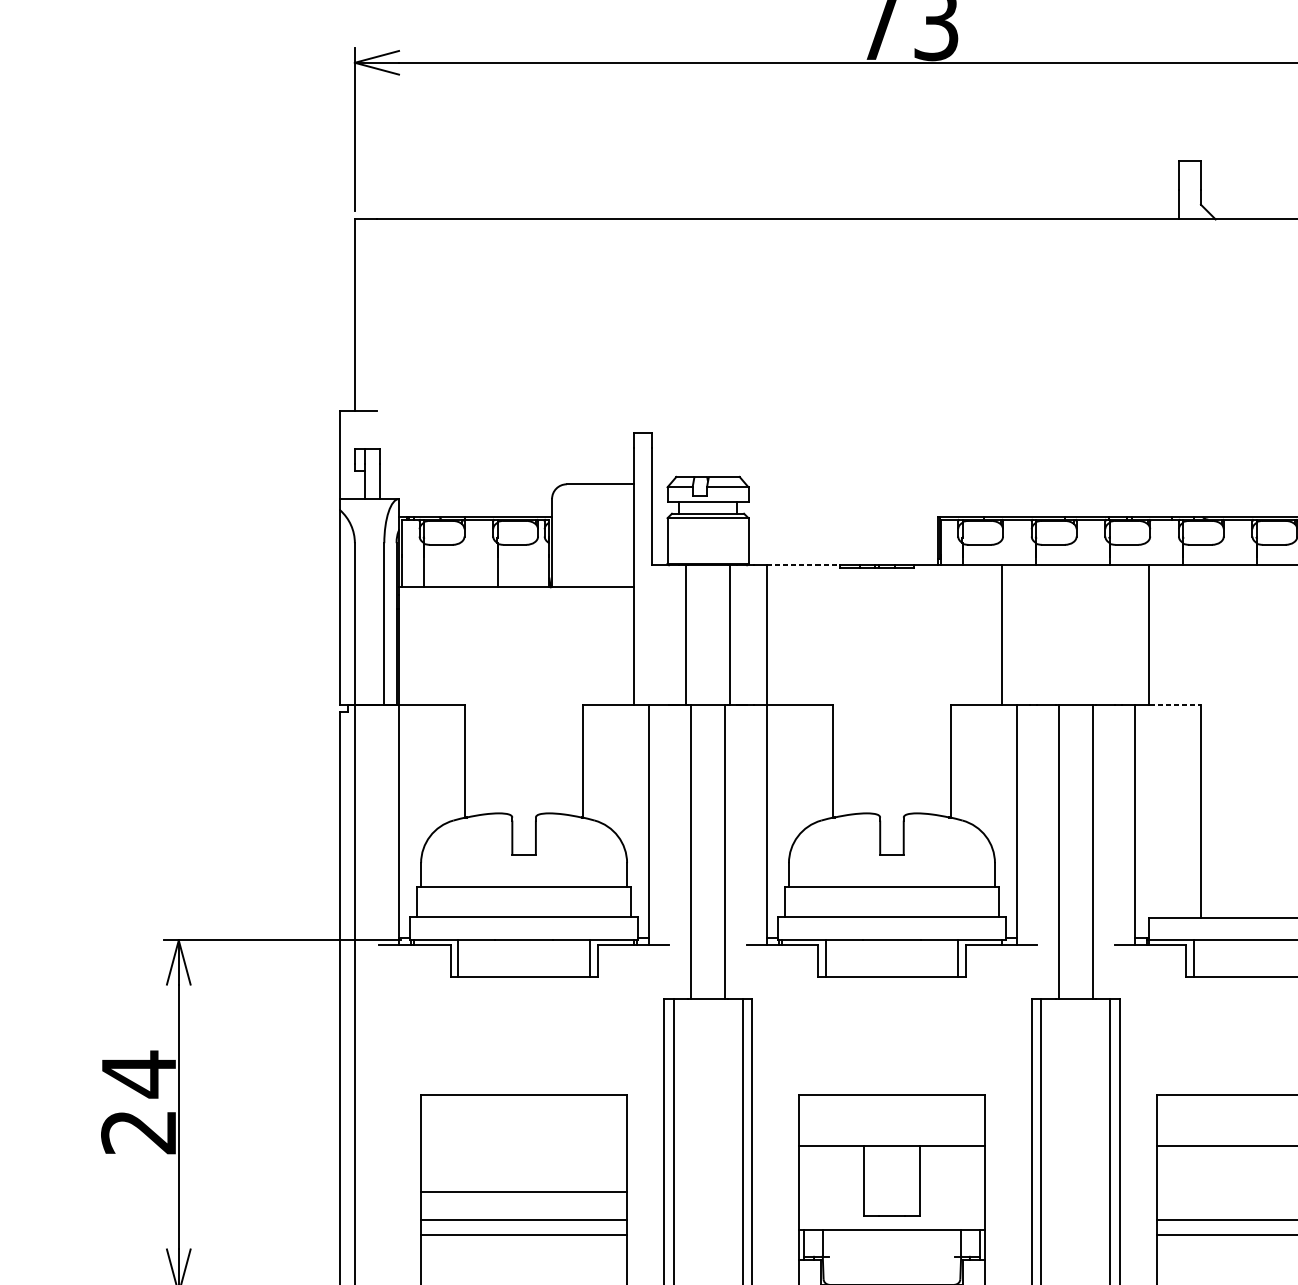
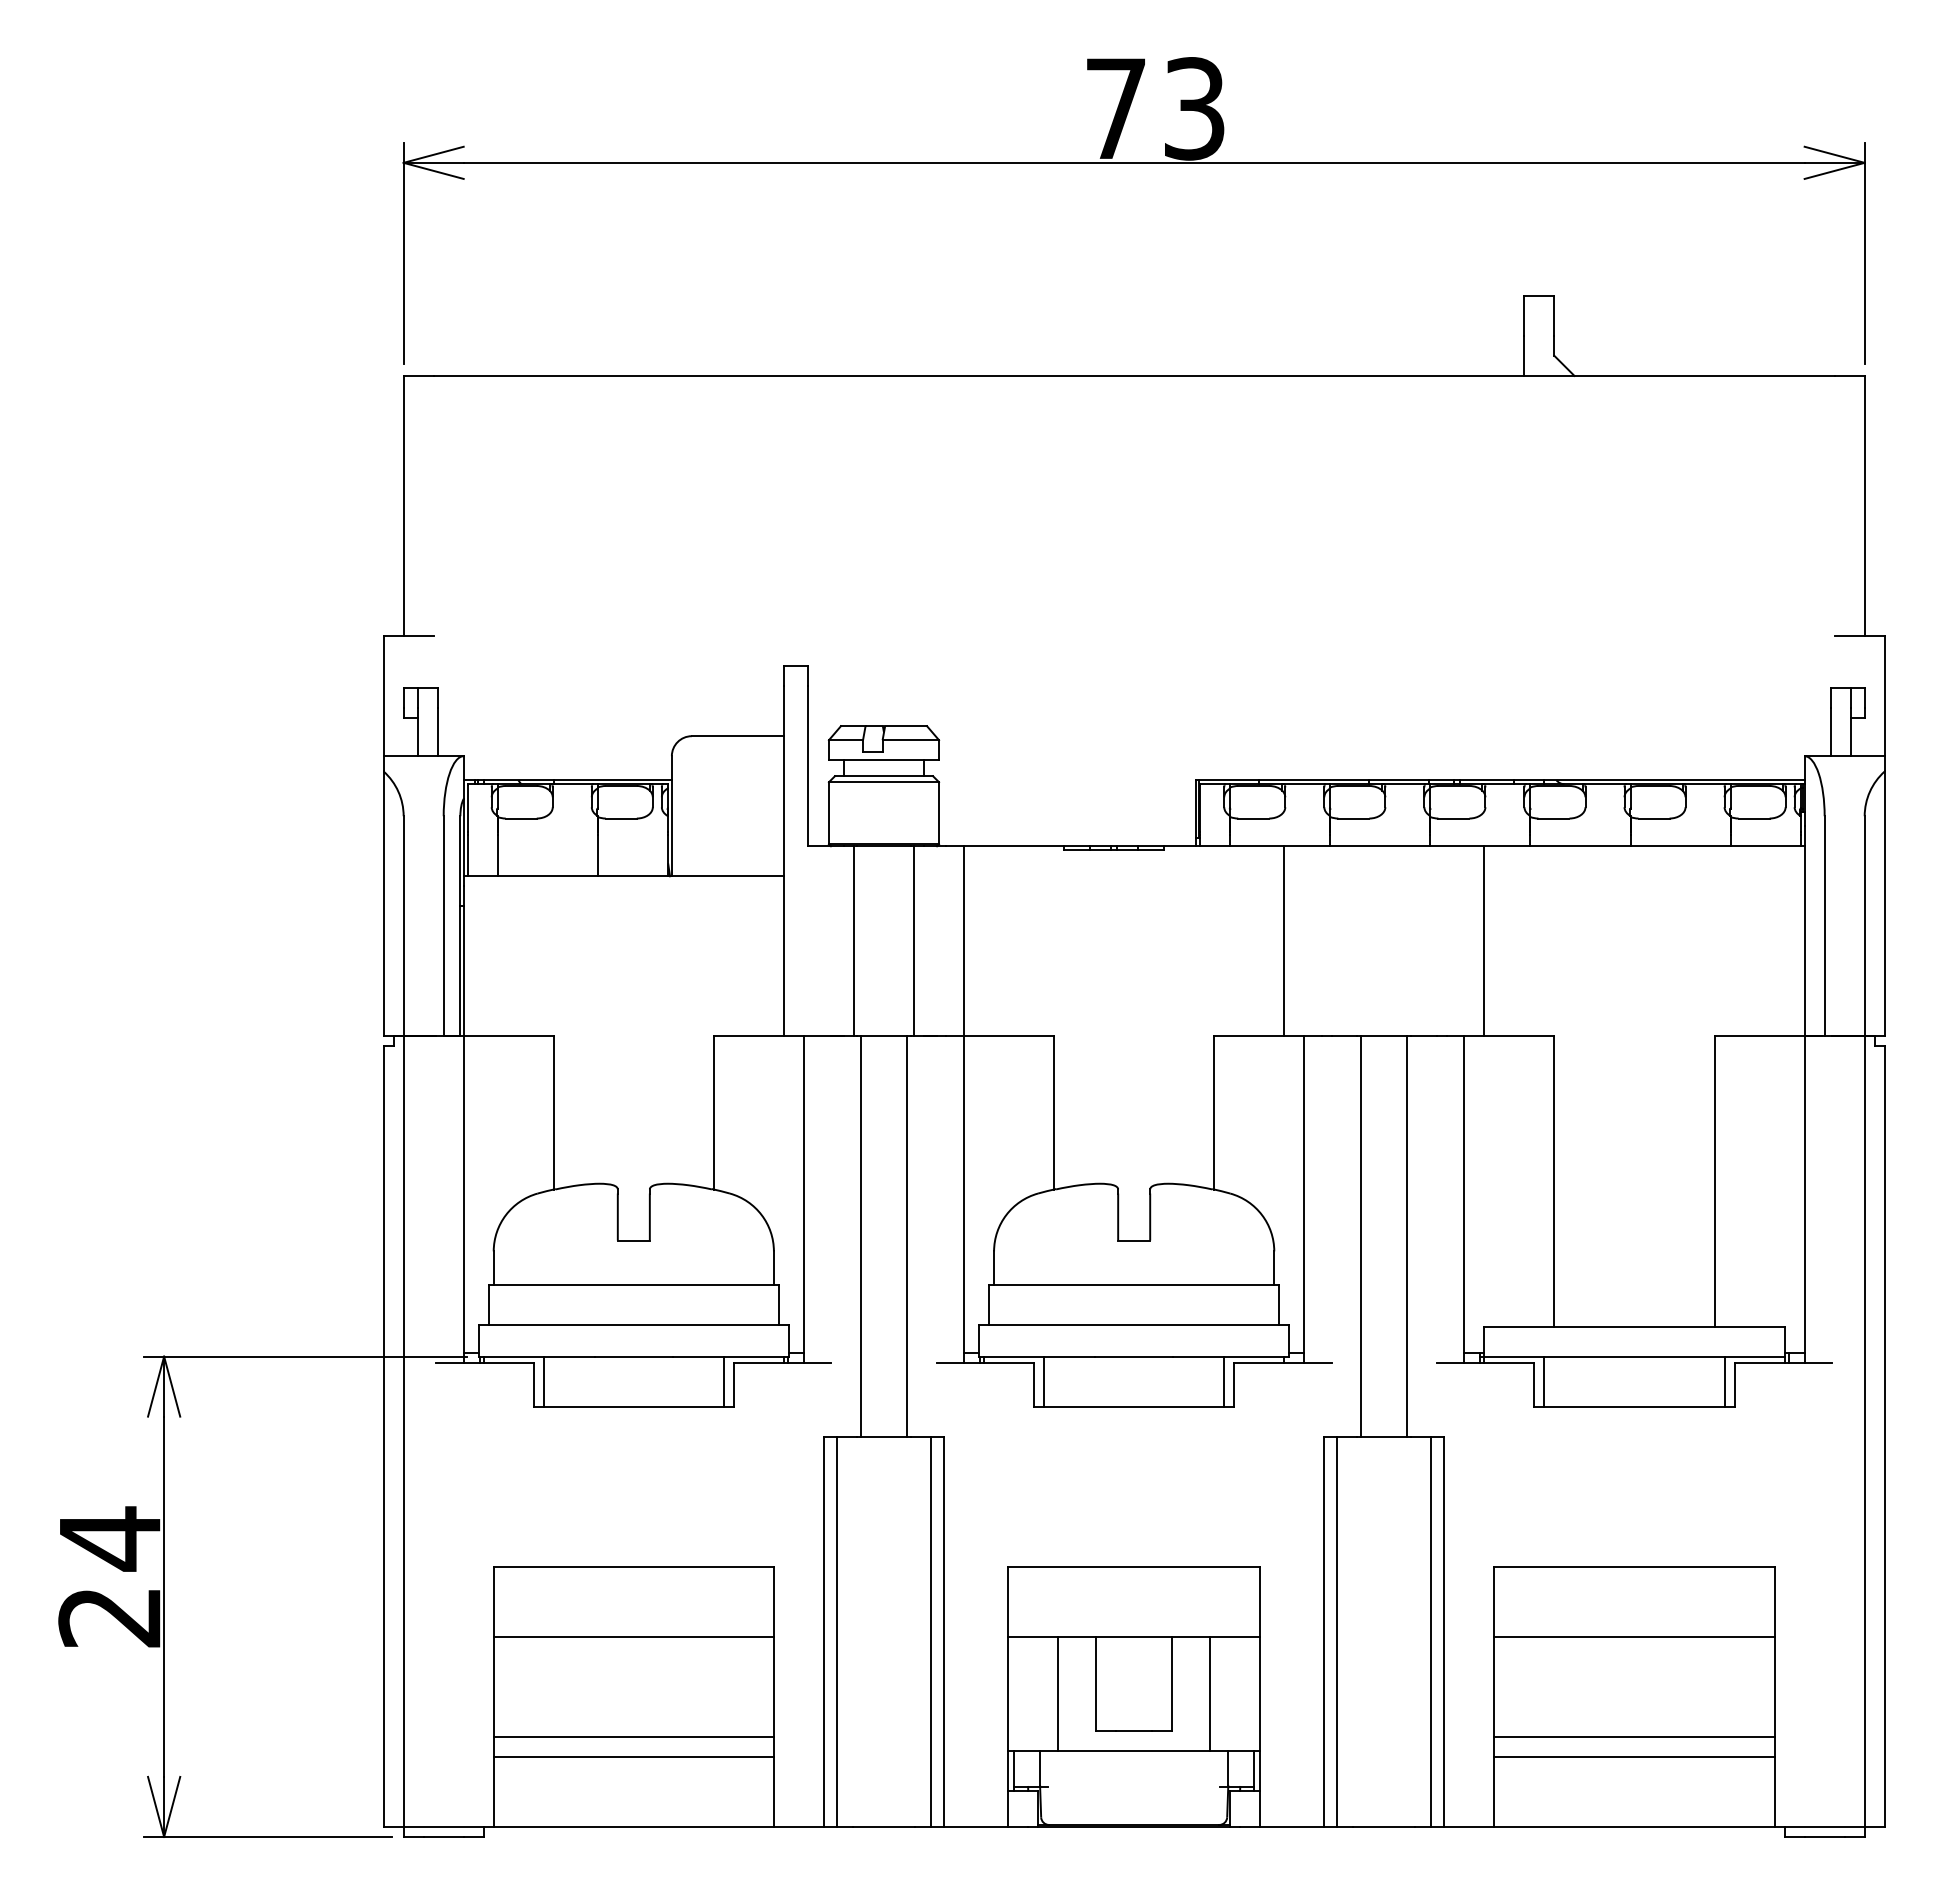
line: (803, 565) -> (1014, 846), dashed -> solid
line: (1175, 705) -> (1519, 1036), dashed -> solid
line: (836, 1188) -> (1058, 1693), added
line: (948, 1188) -> (1210, 1693), added
line: (523, 1191) -> (633, 1636), moved

